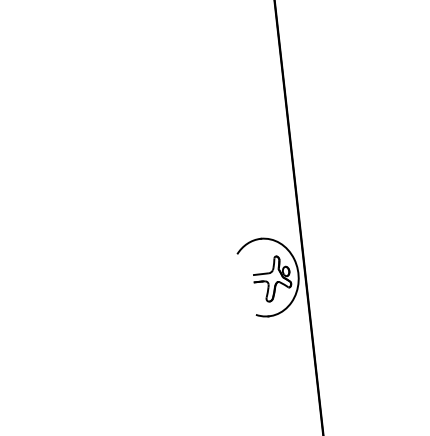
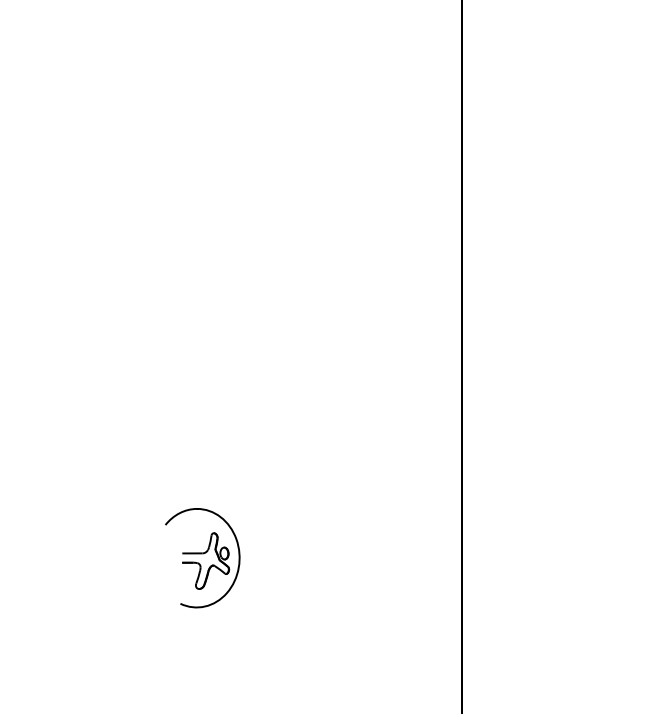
part: (269, 277) -> (202, 558), moved

